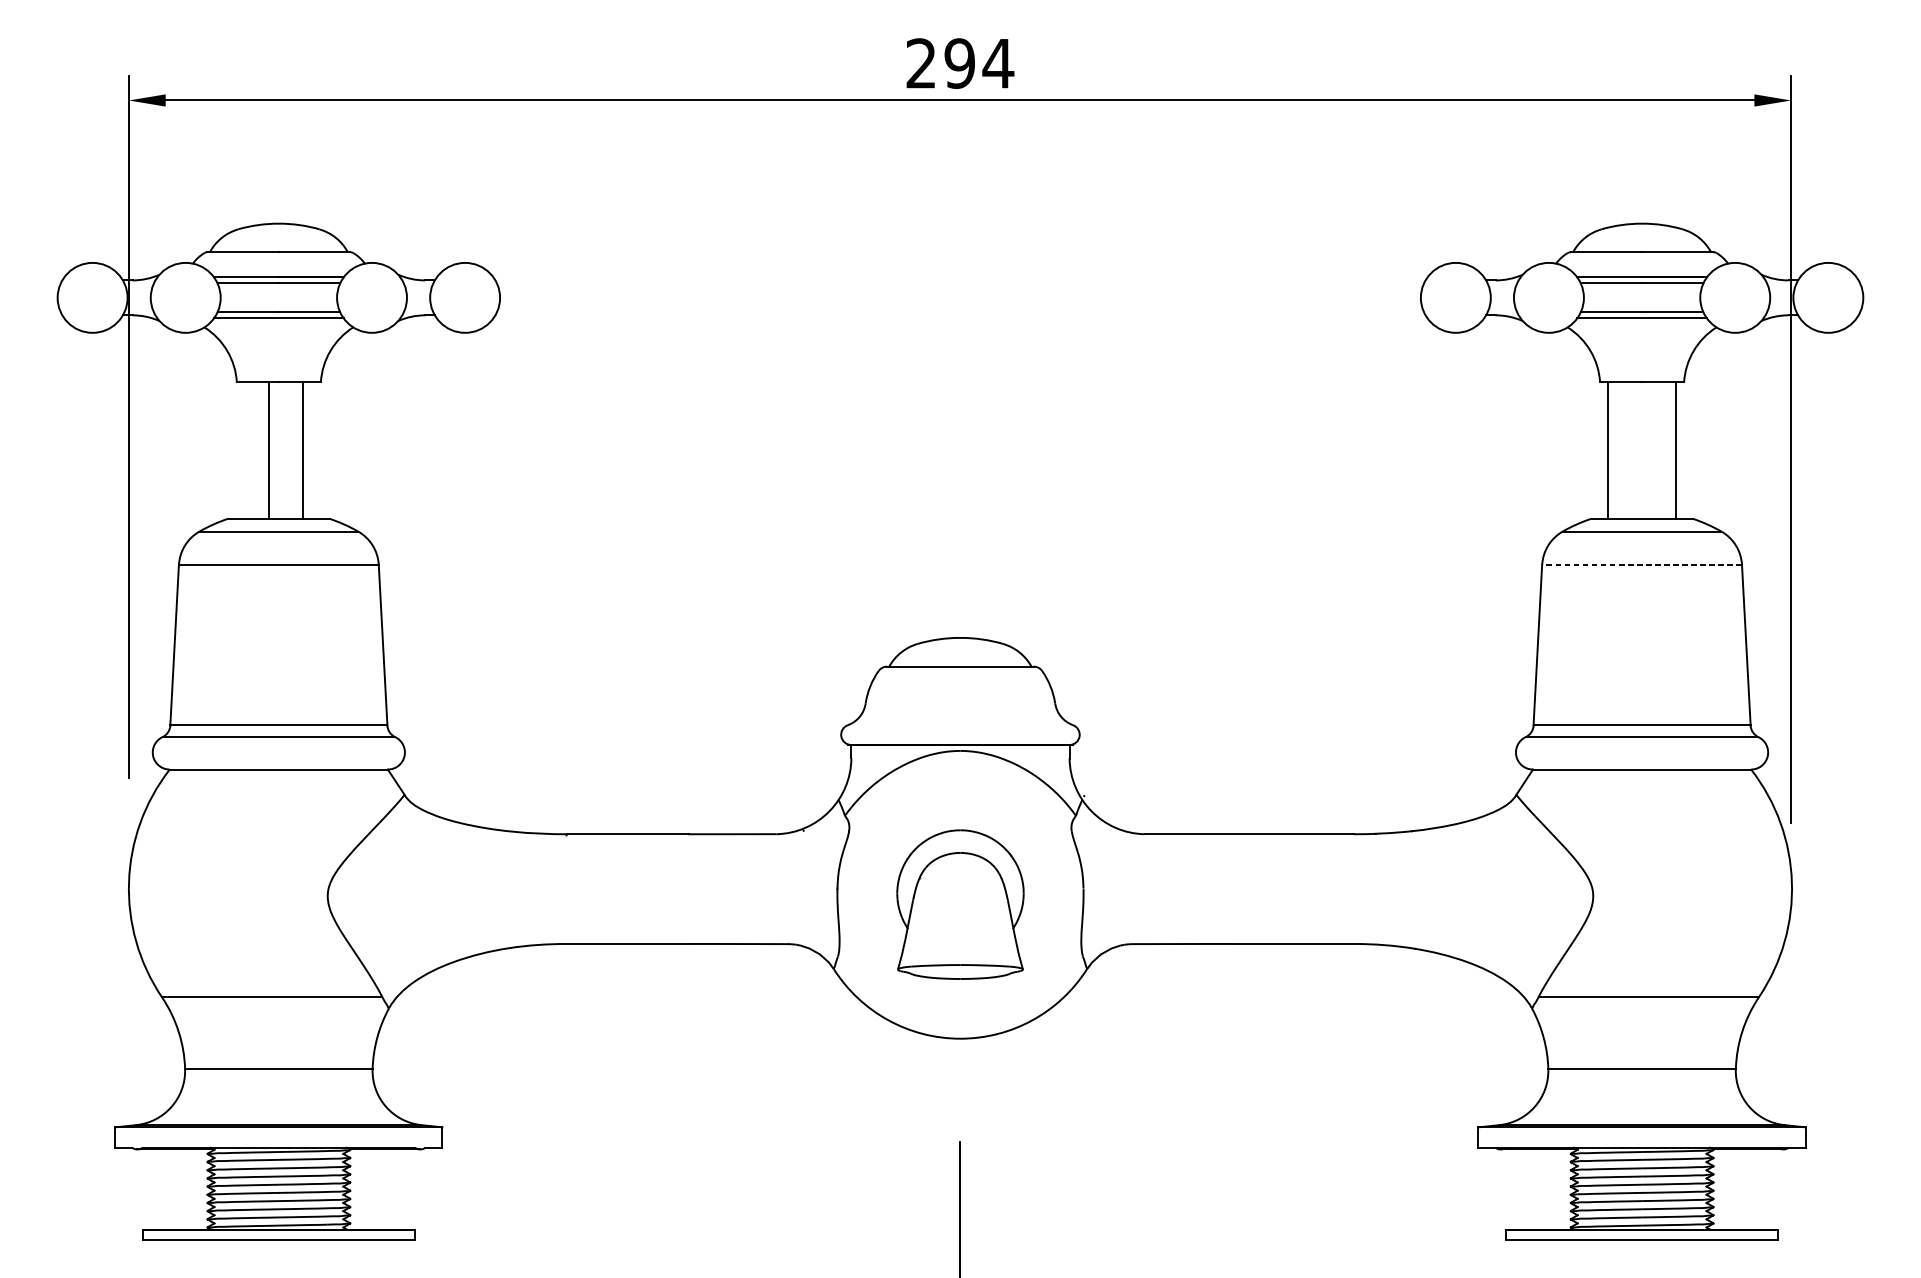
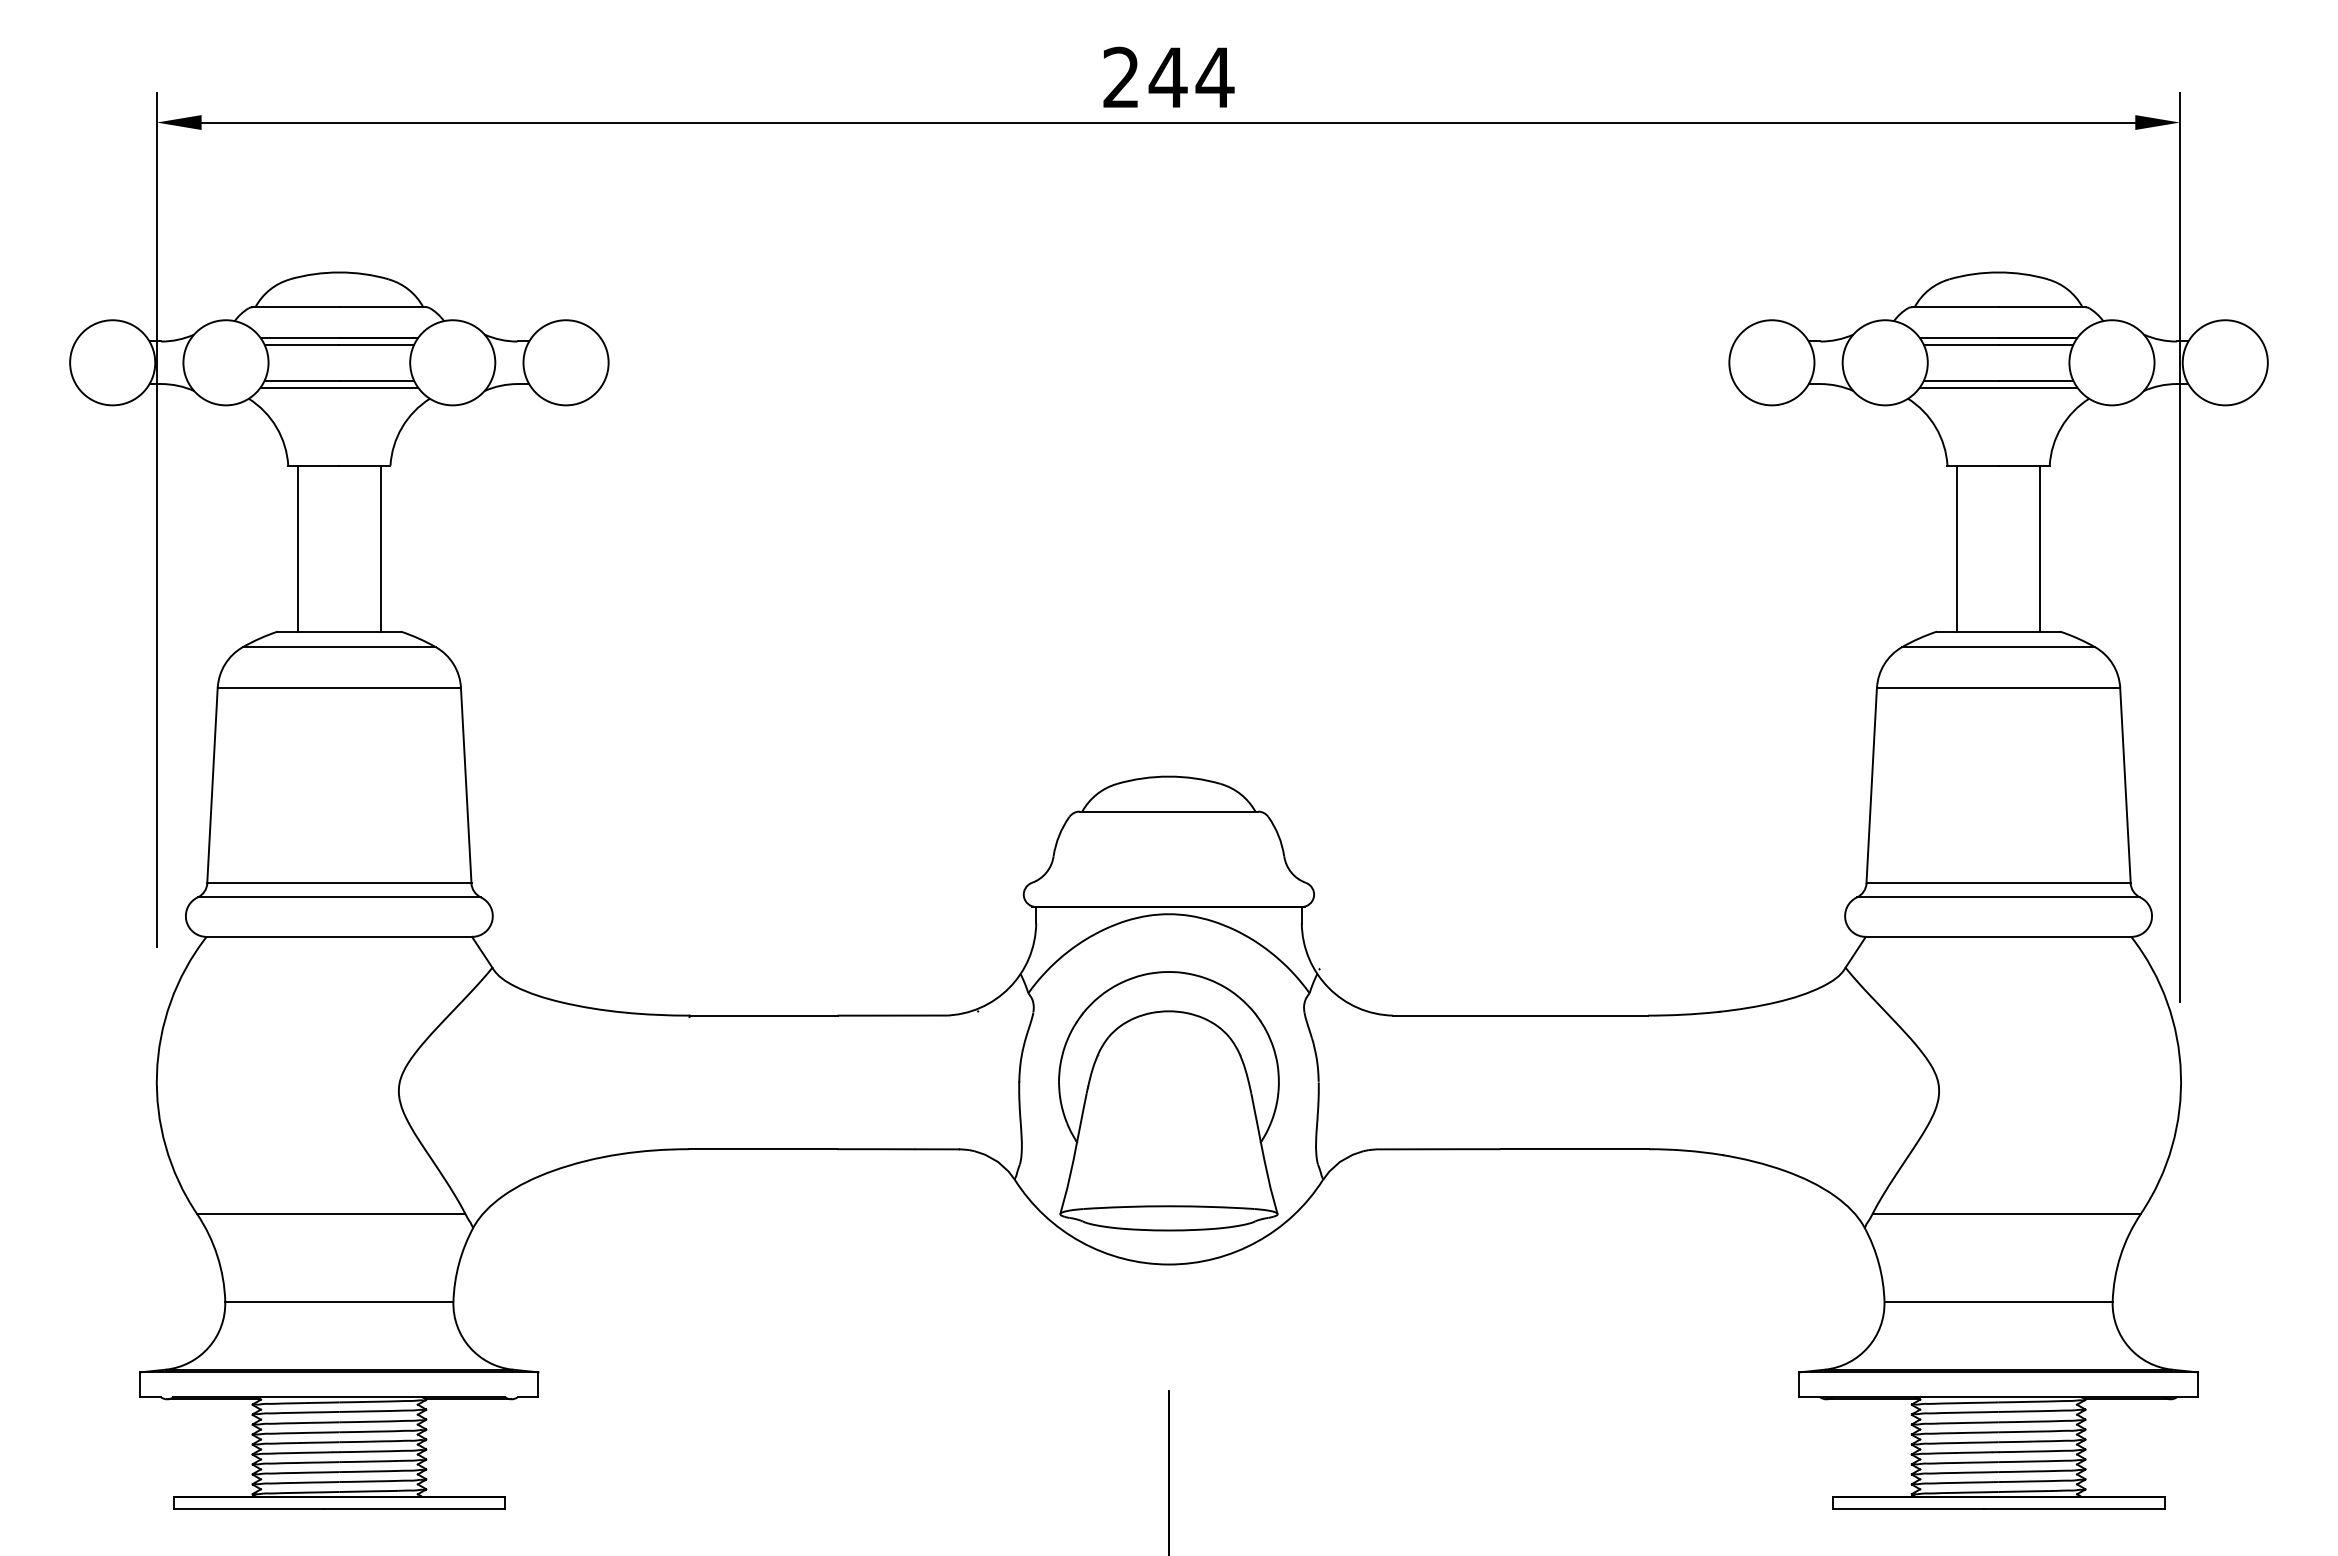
text: (959, 63) -> (1167, 77), 294 -> 244
line: (269, 450) -> (380, 548), moved
line: (302, 450) -> (297, 548), moved
line: (1642, 564) -> (1998, 687), dashed -> solid
part: (960, 904) -> (1168, 1101), size x1.43

